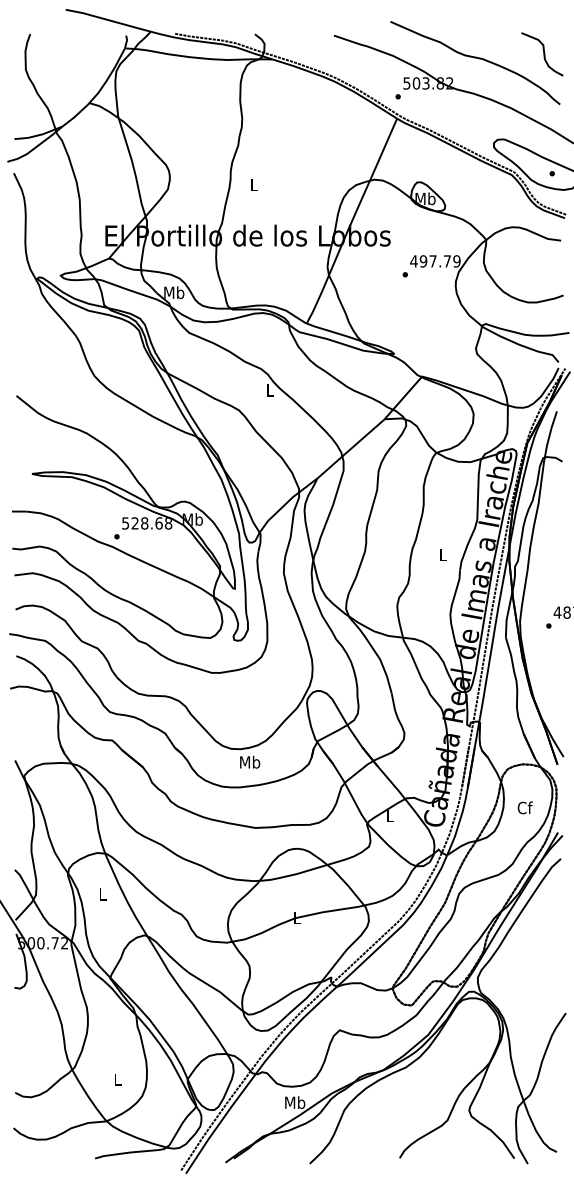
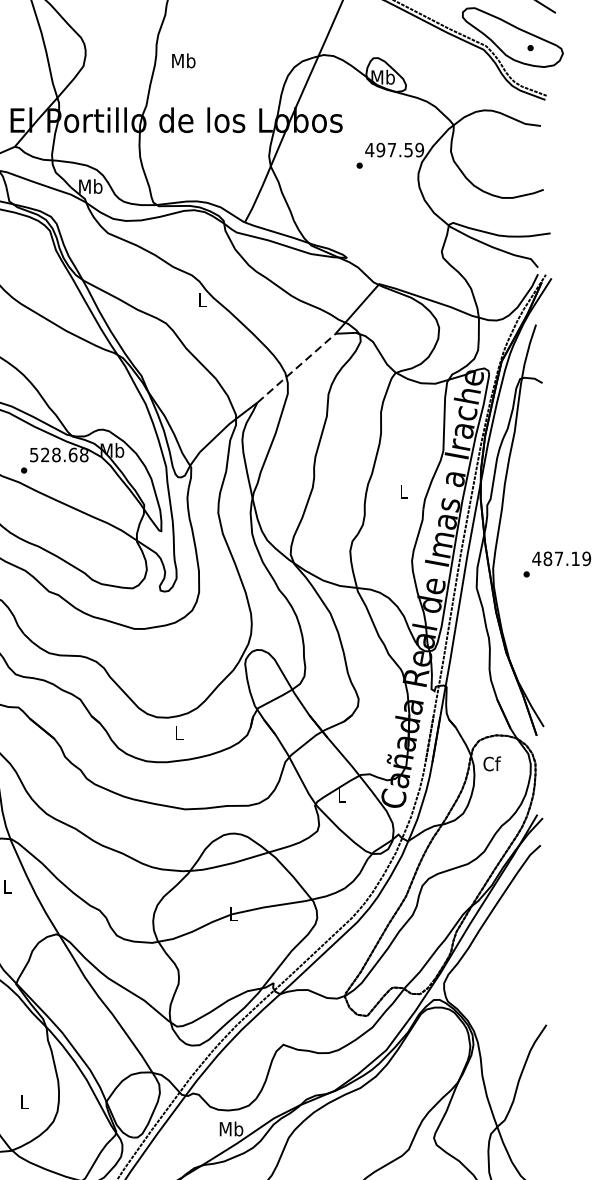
text: (254, 184) -> (184, 60), L -> Mb
text: (446, 261) -> (407, 150), 497.79 -> 497.59
line: (350, 449) -> (295, 368), solid -> dashed
text: (250, 761) -> (179, 732), Mb -> L
text: (524, 807) -> (491, 763), moved

